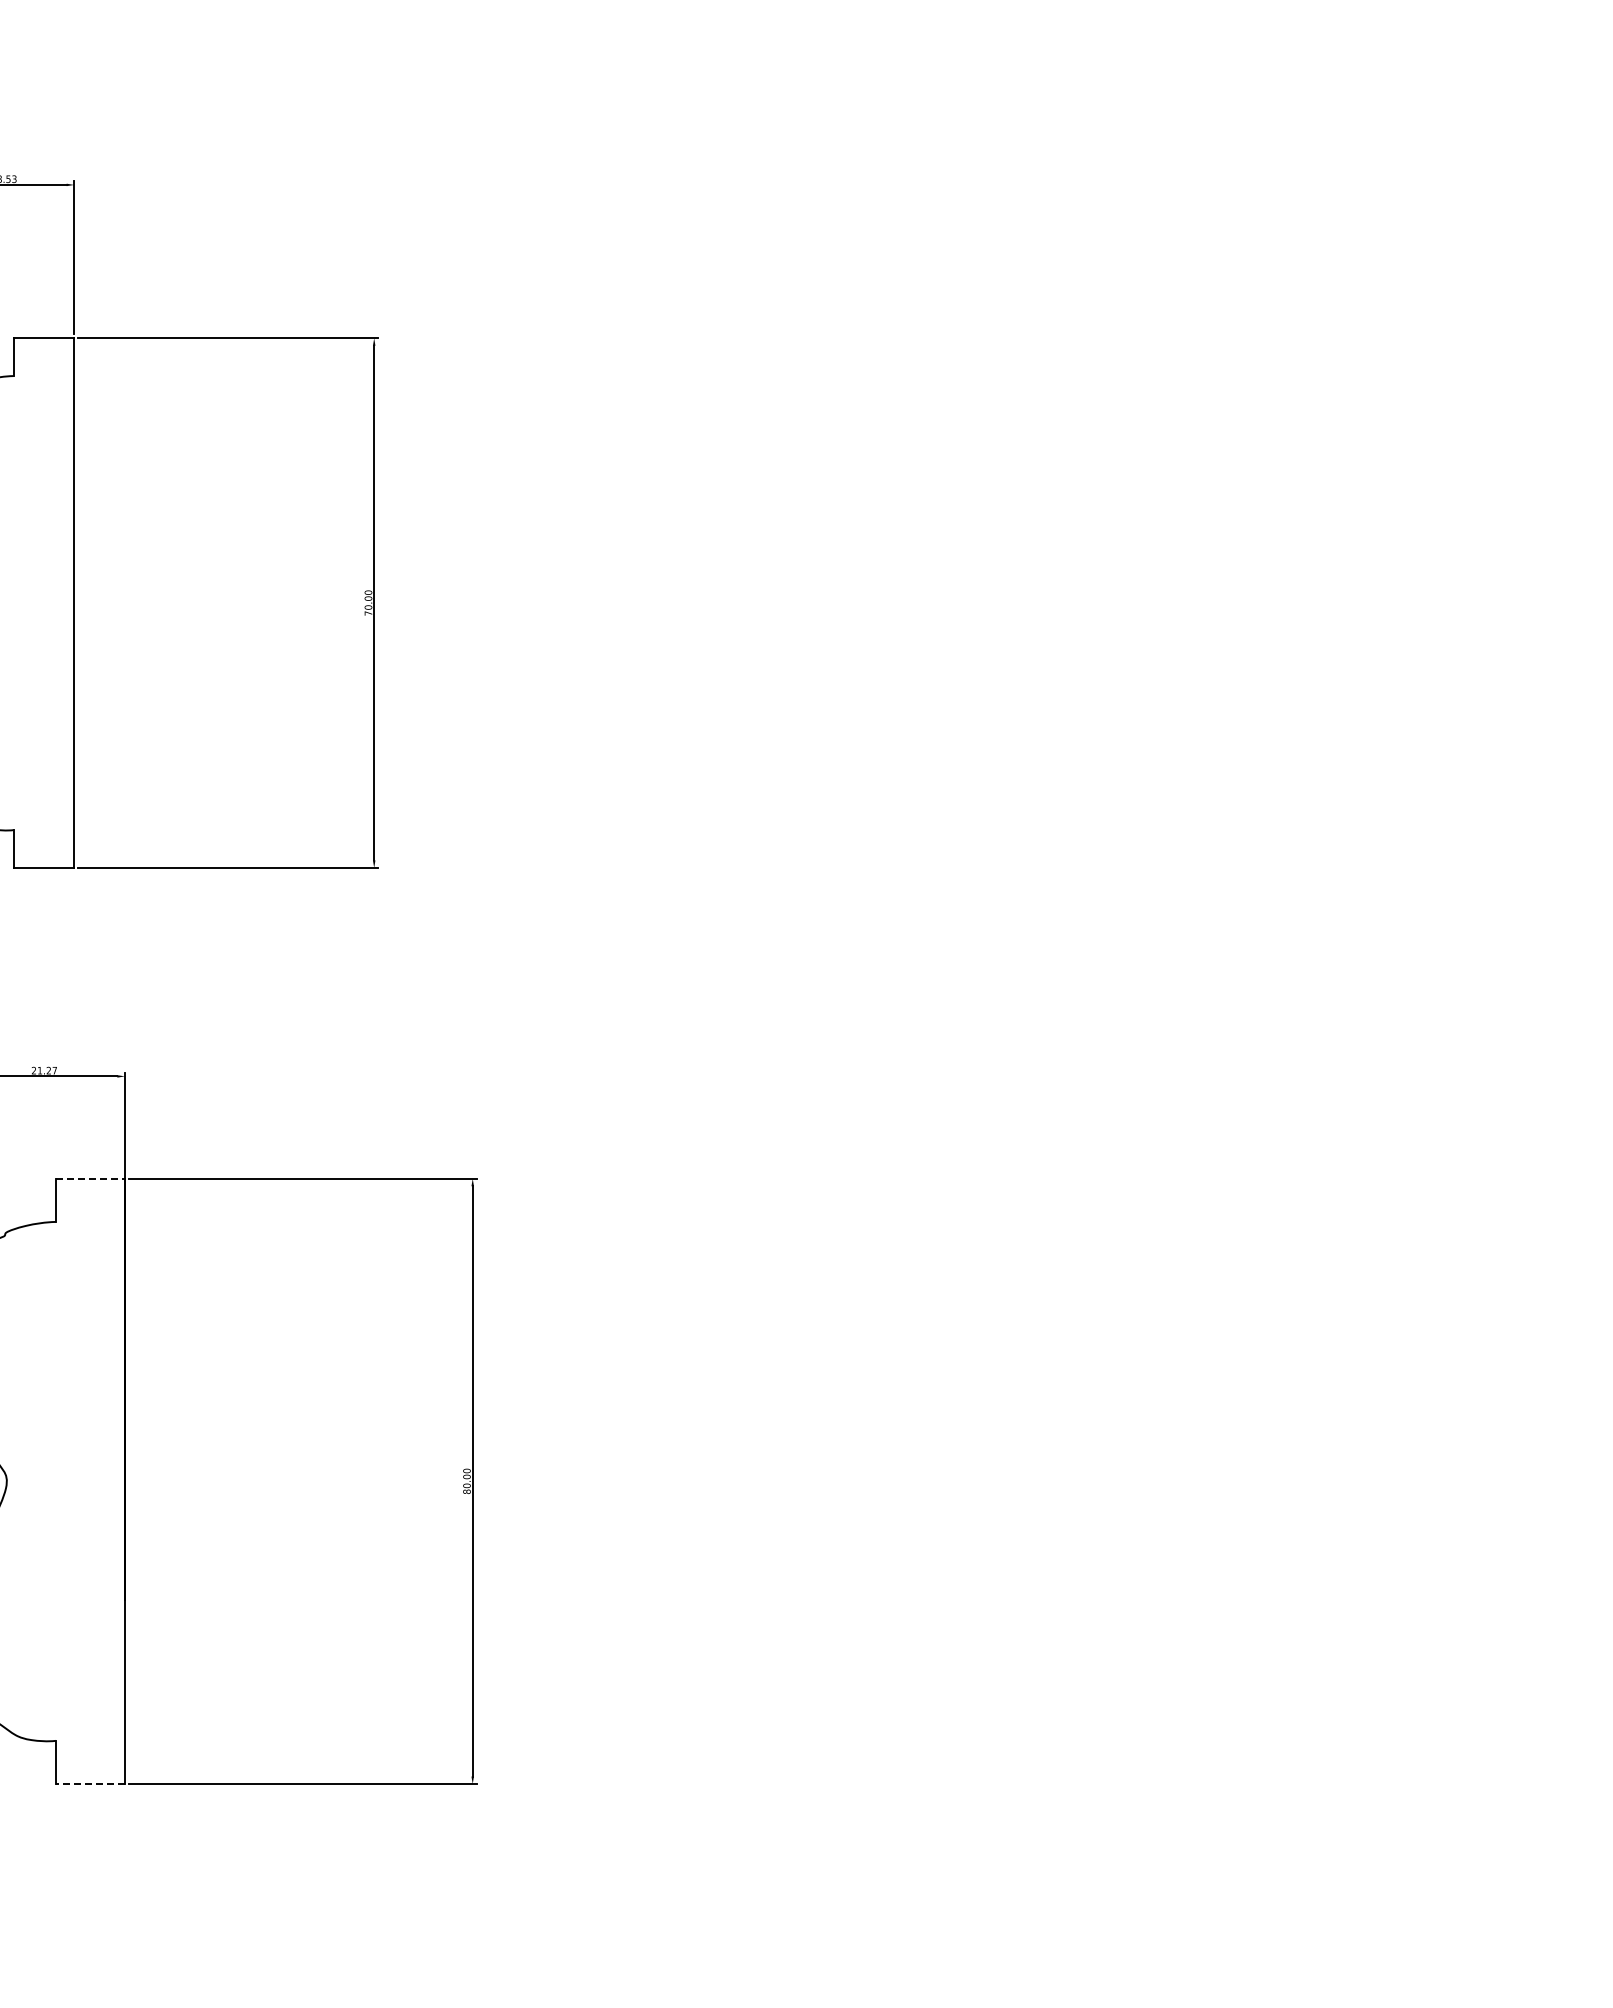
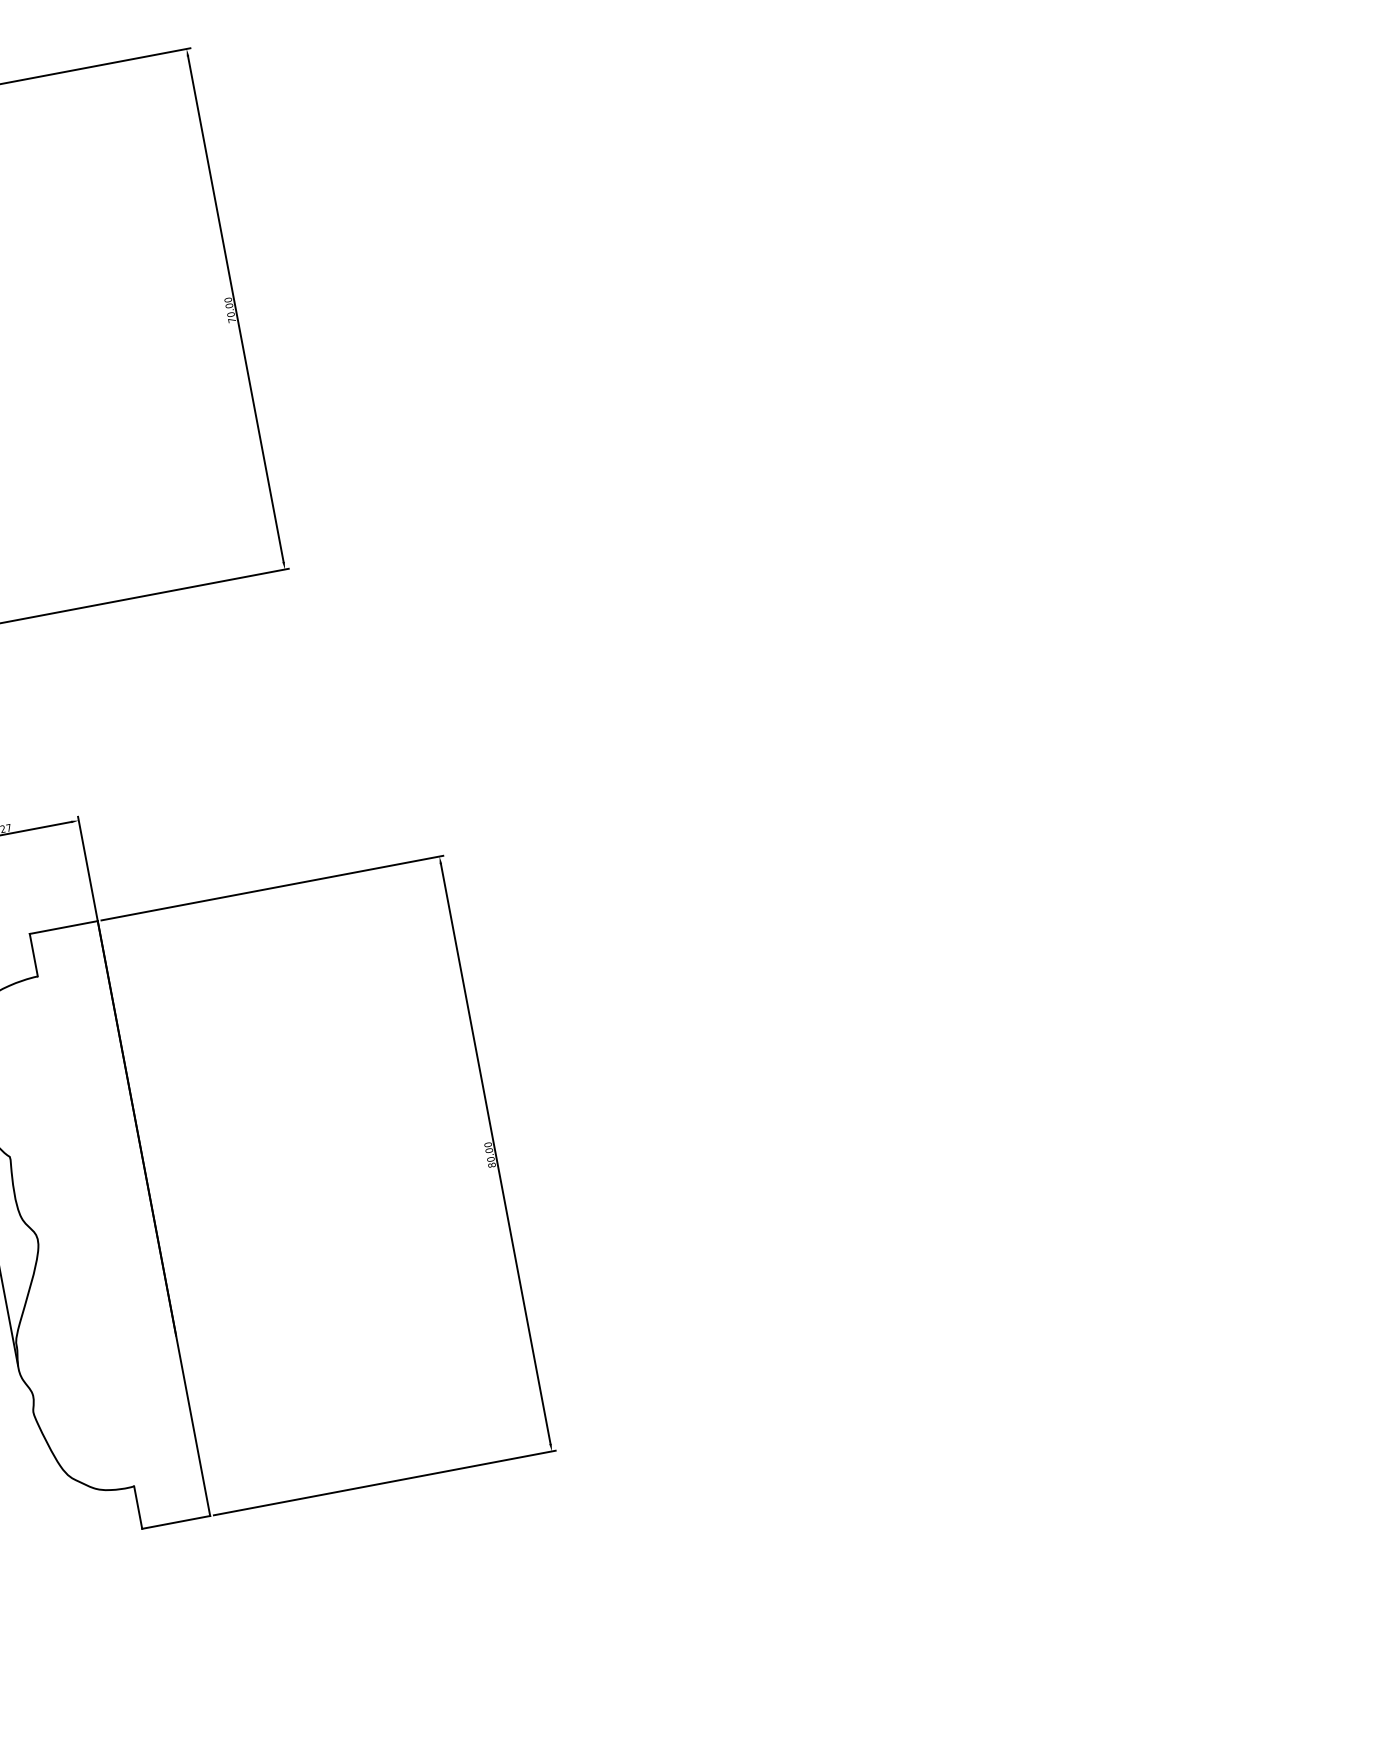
line: (90, 1178) -> (63, 927), dashed -> solid
line: (90, 1784) -> (176, 1522), dashed -> solid

